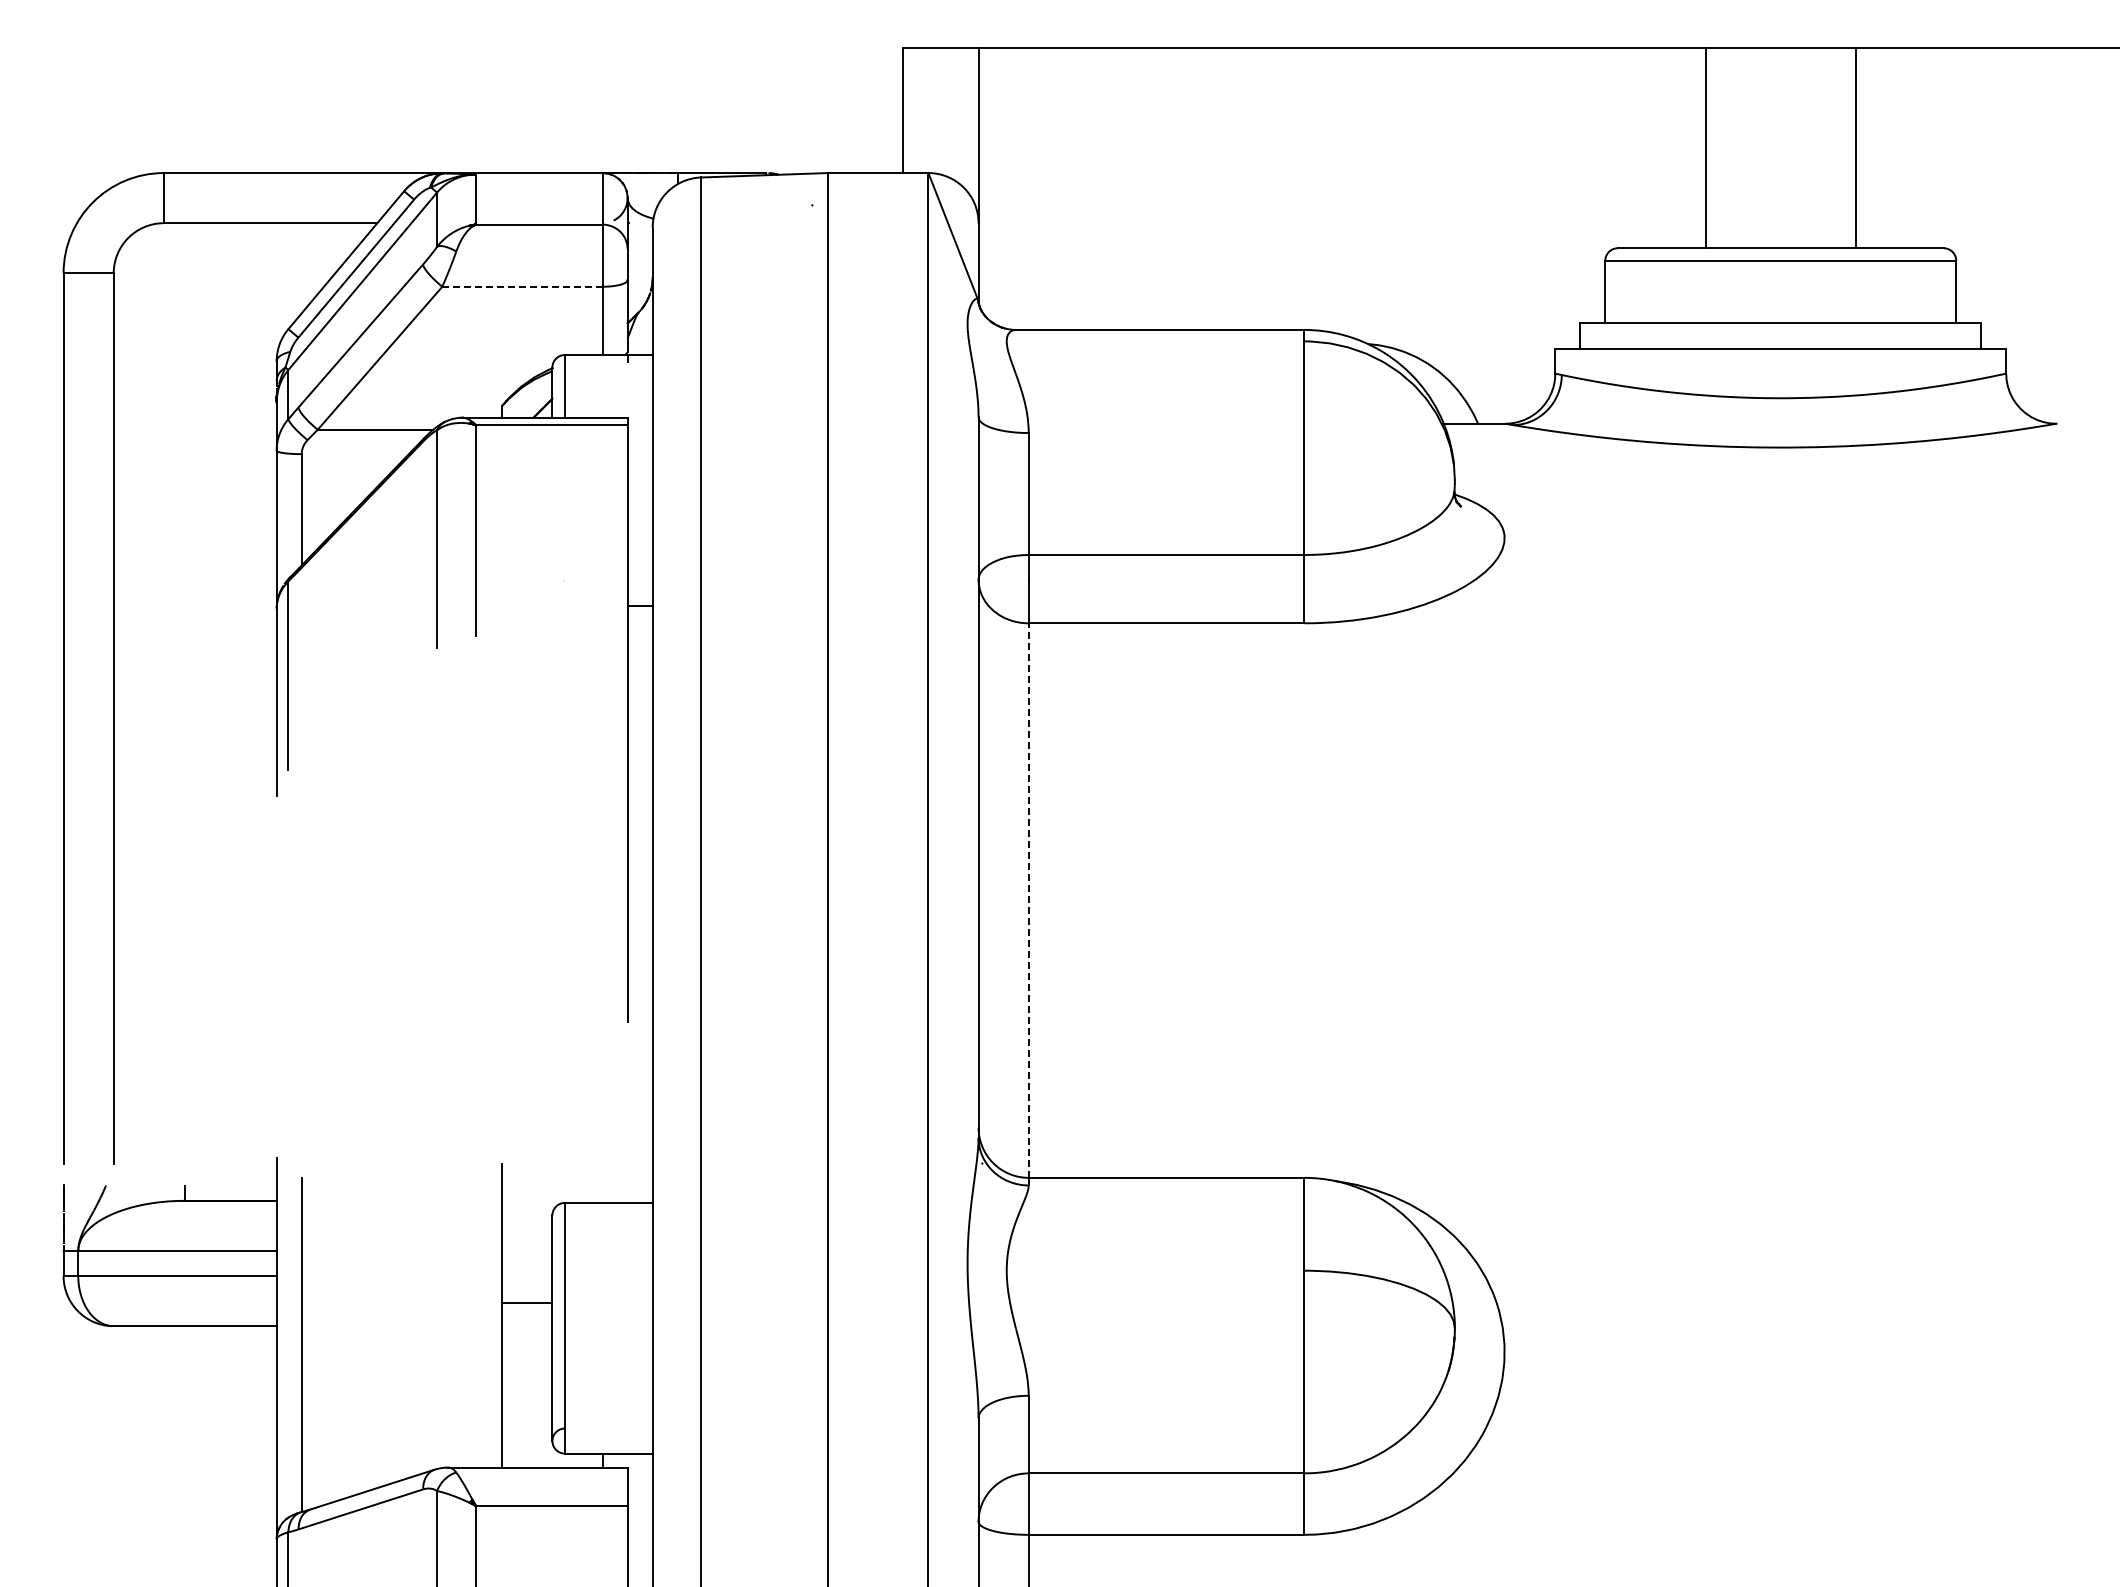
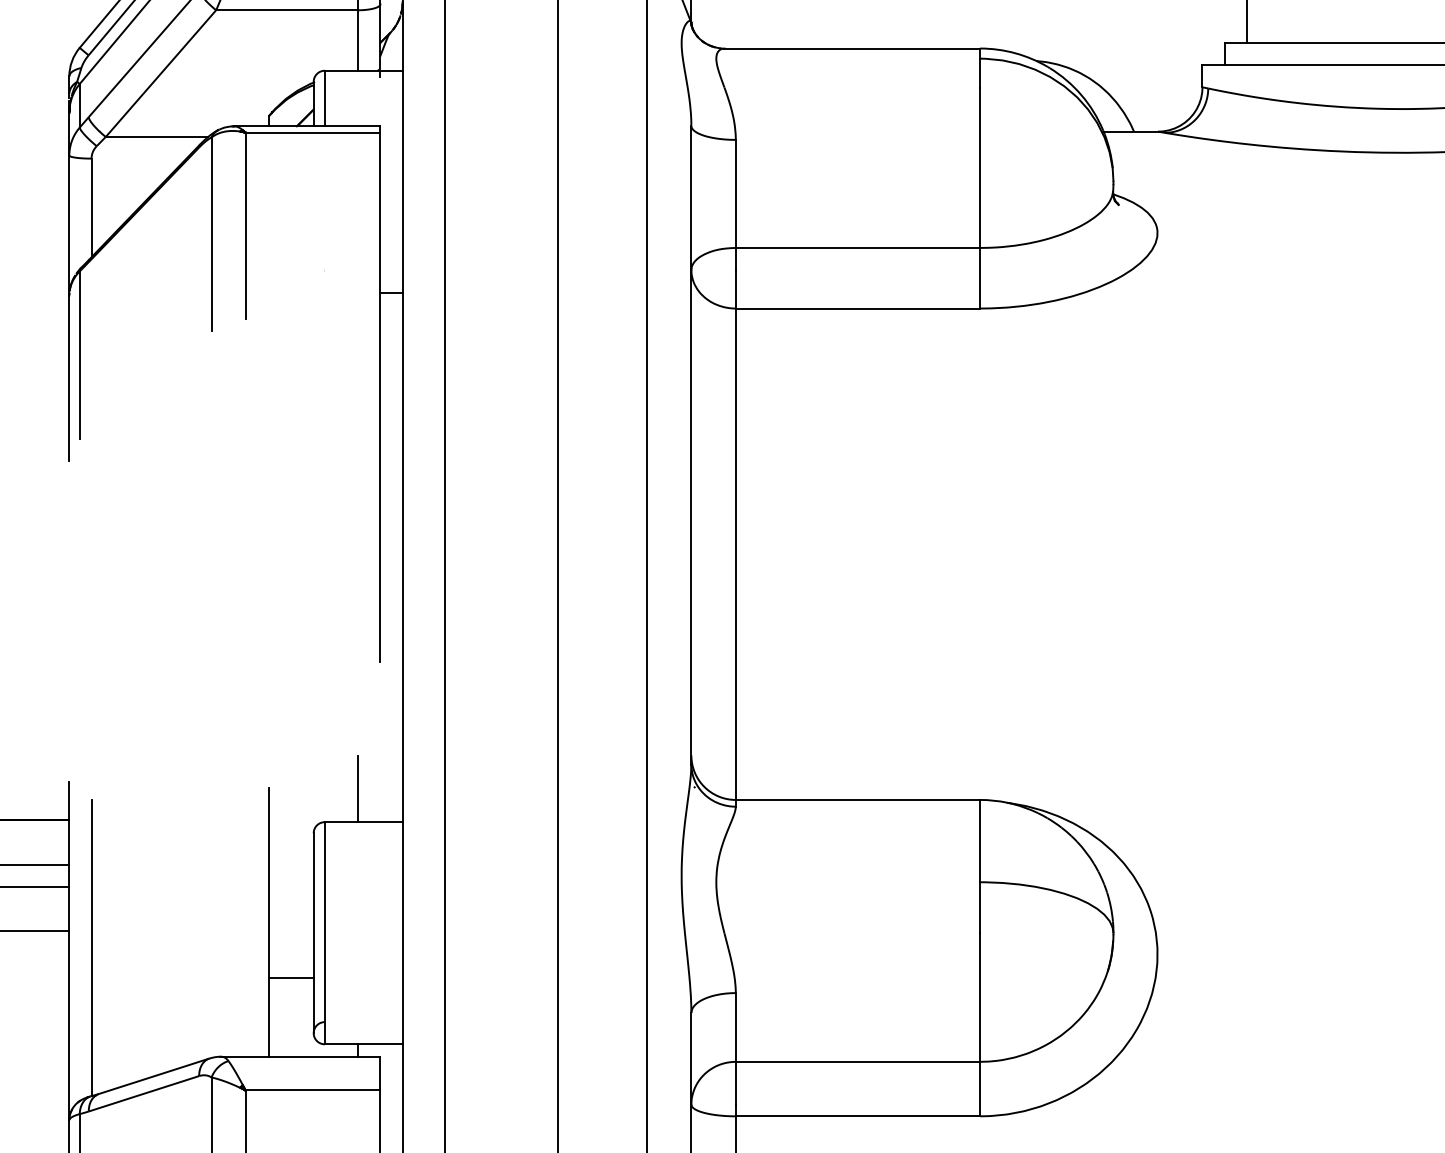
line: (521, 286) -> (286, 10), dashed -> solid
line: (1028, 900) -> (735, 554), dashed -> solid
line: (602, 1165) -> (358, 789), added
line: (527, 1302) -> (291, 977), moved

